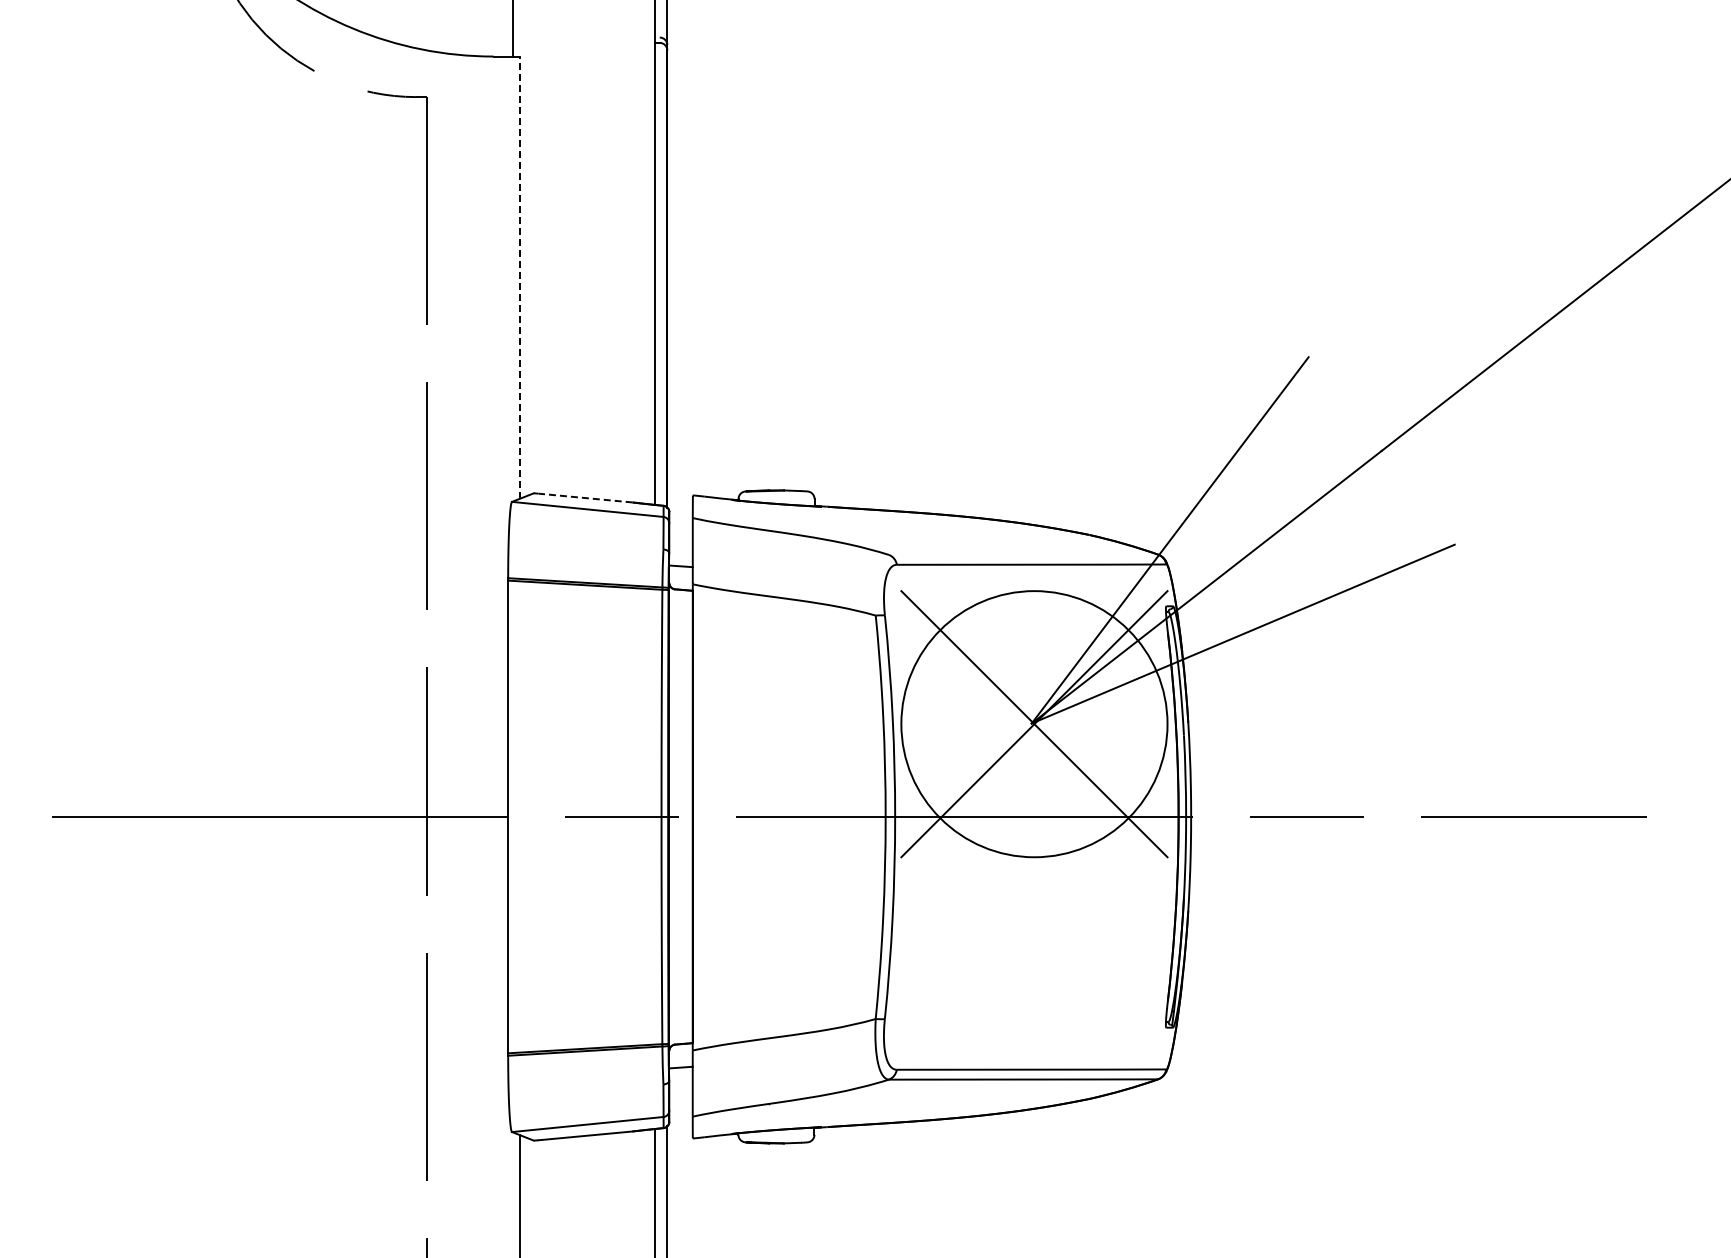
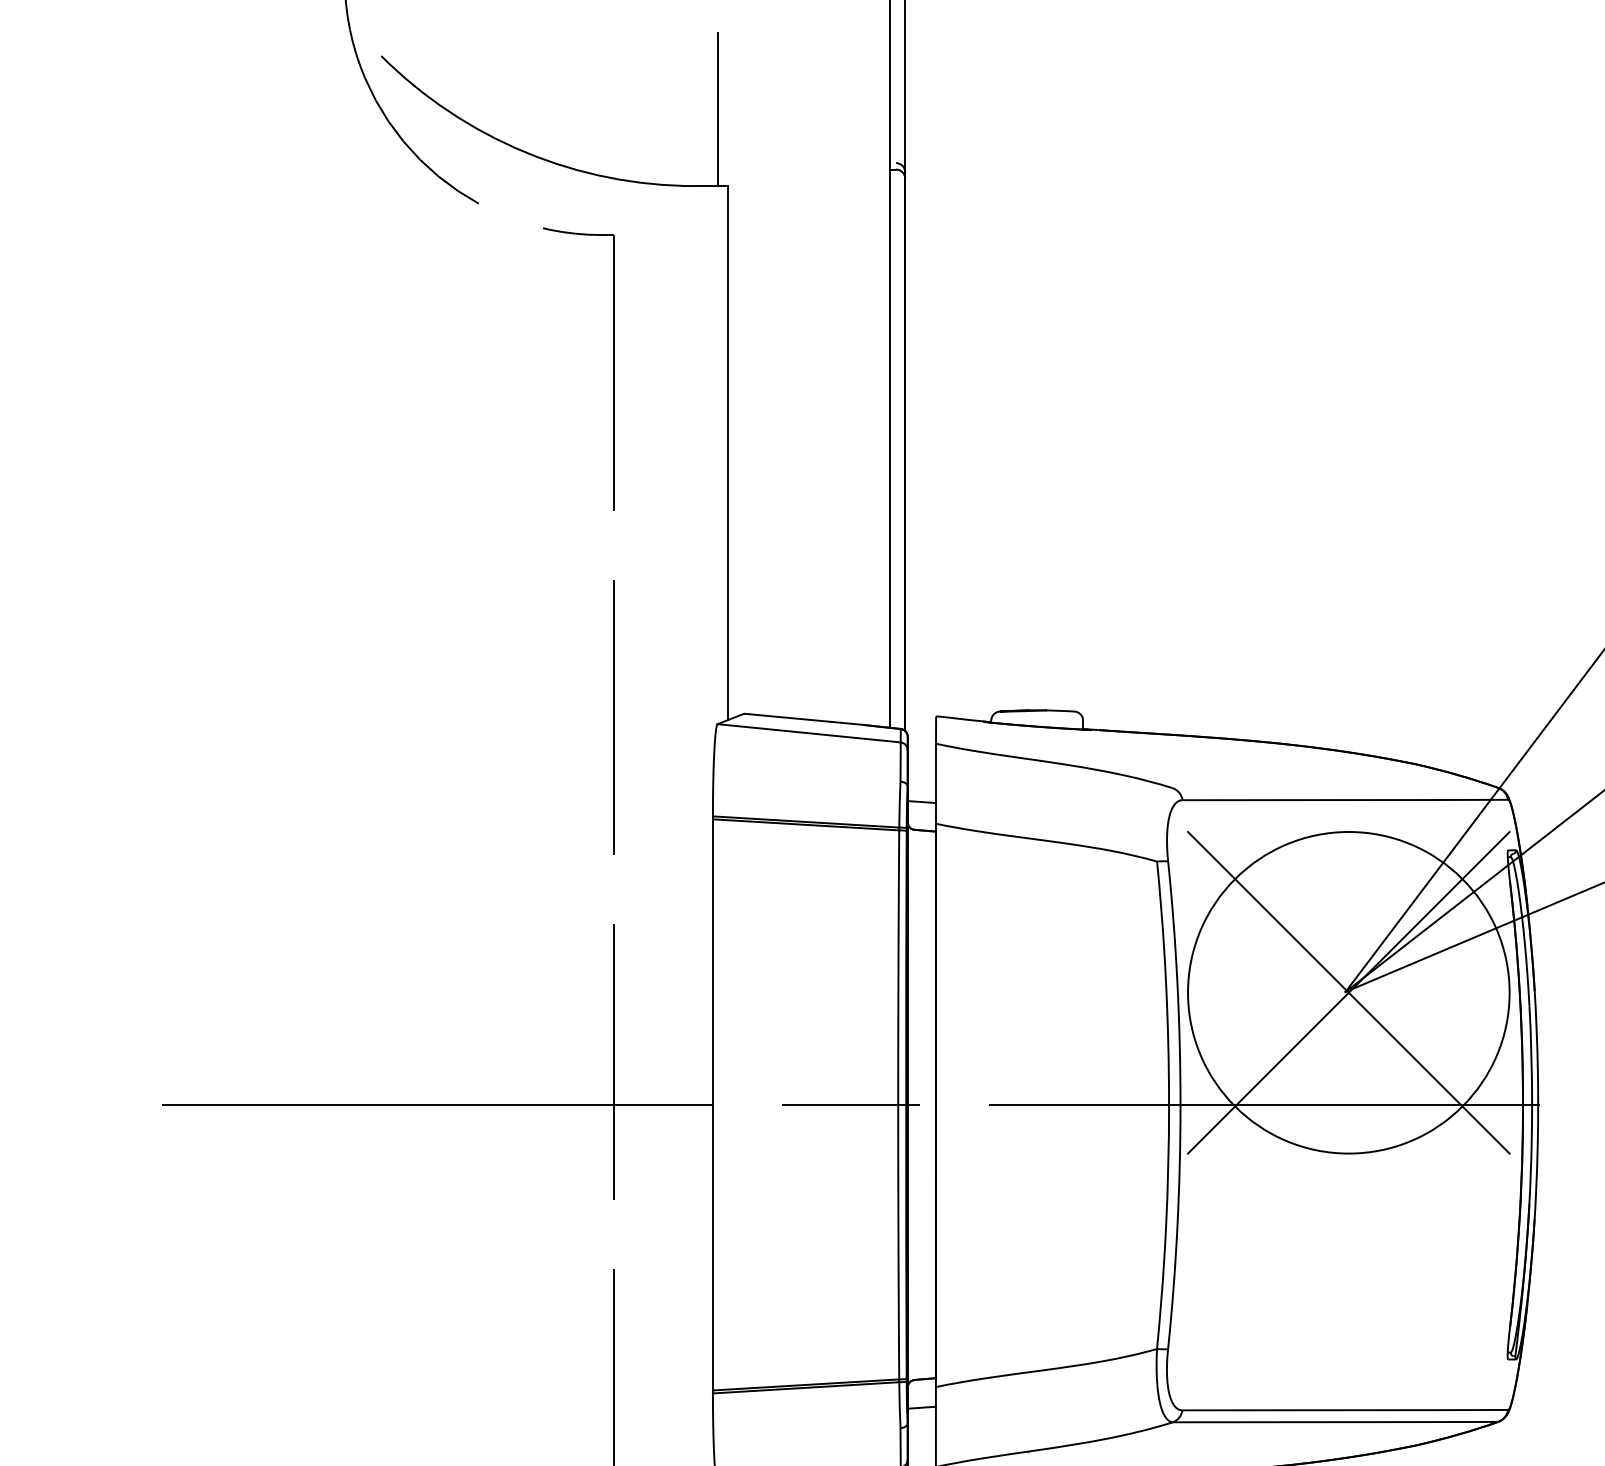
line: (520, 277) -> (727, 453), dashed -> solid
line: (585, 498) -> (806, 720), dashed -> solid

